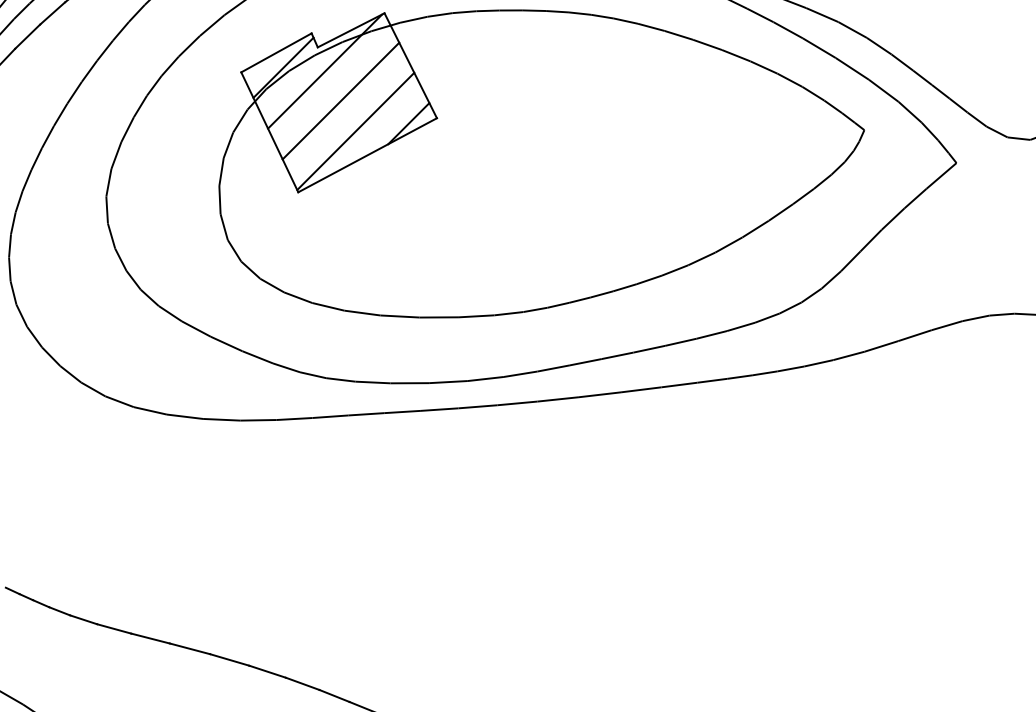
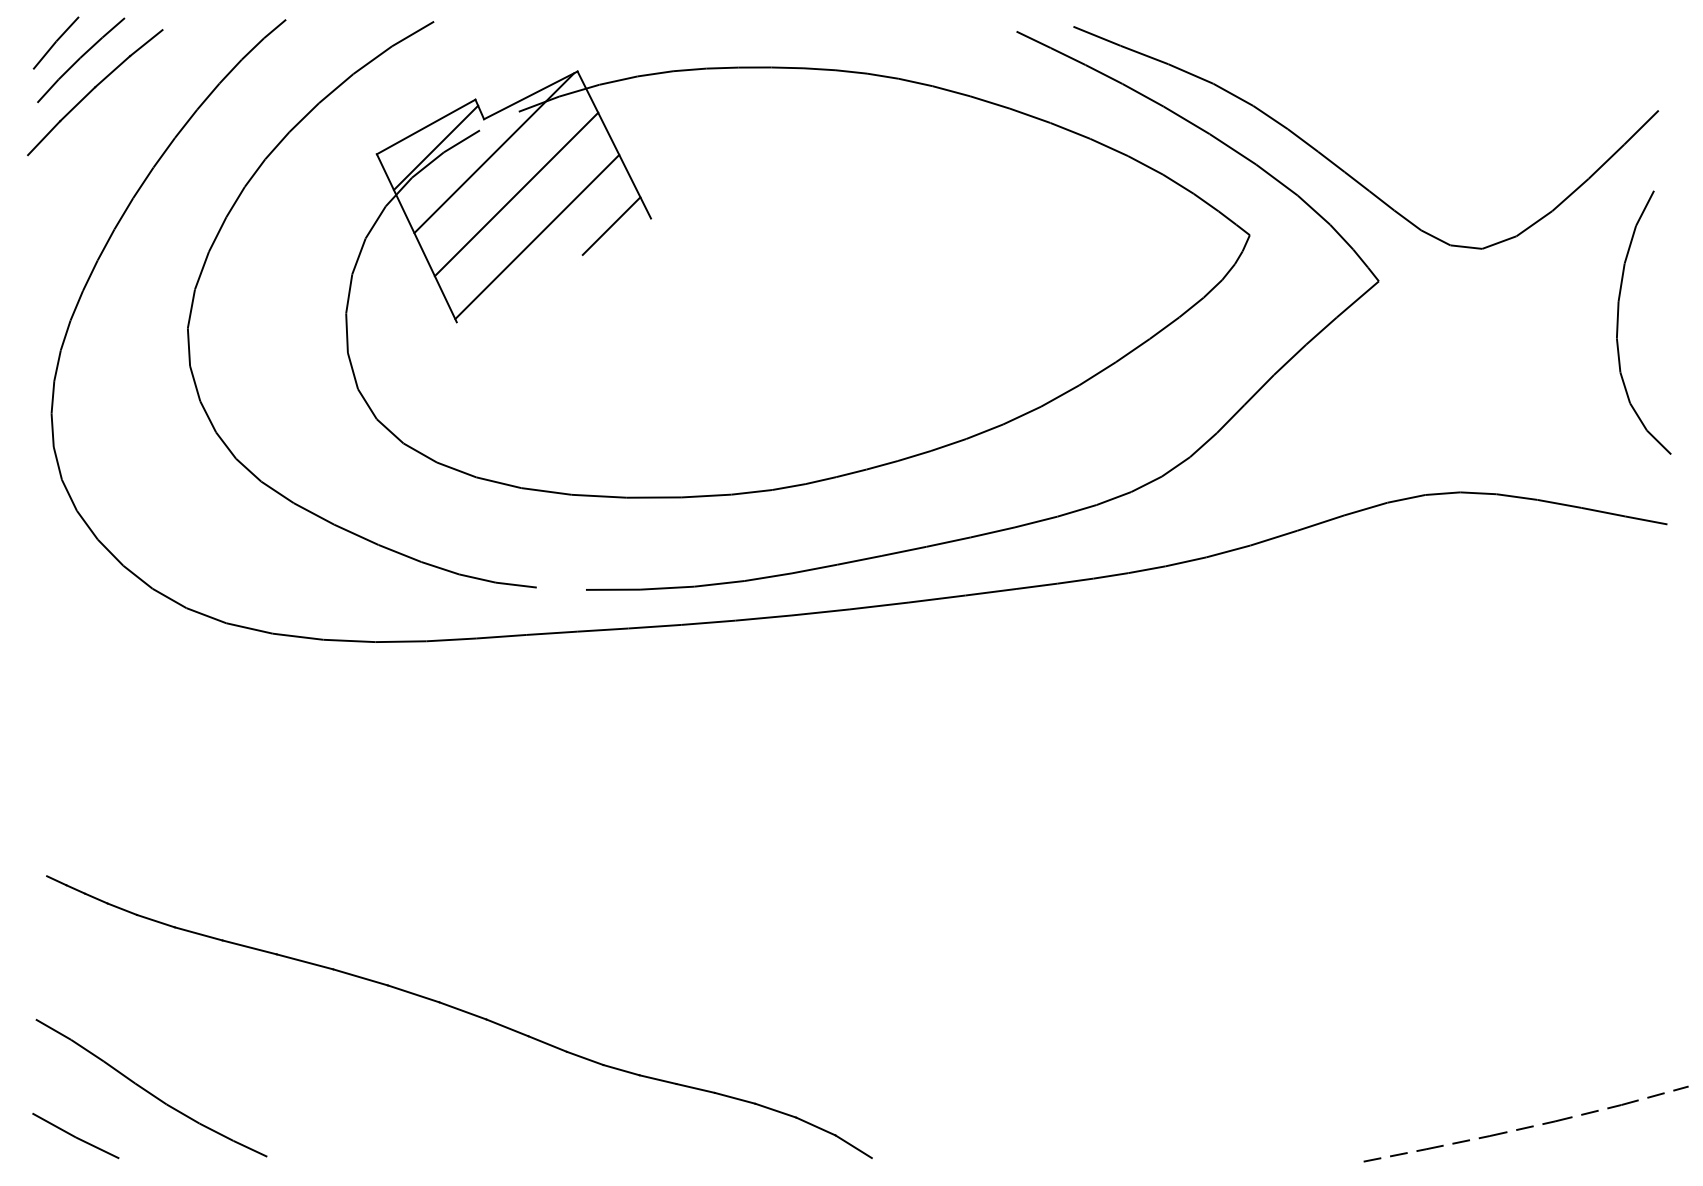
line: (328, 48) -> (498, 120), removed
line: (367, 155) -> (553, 270), removed
line: (372, 382) -> (560, 588), removed

